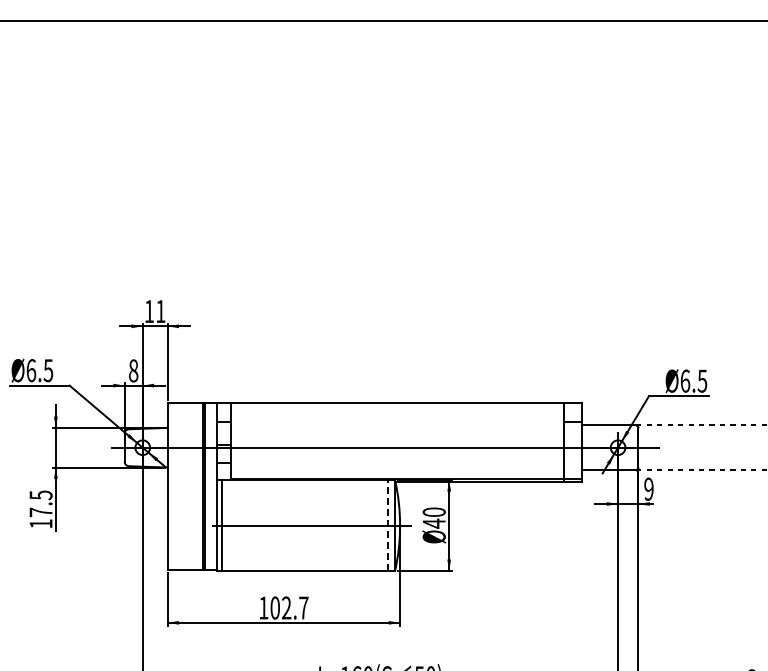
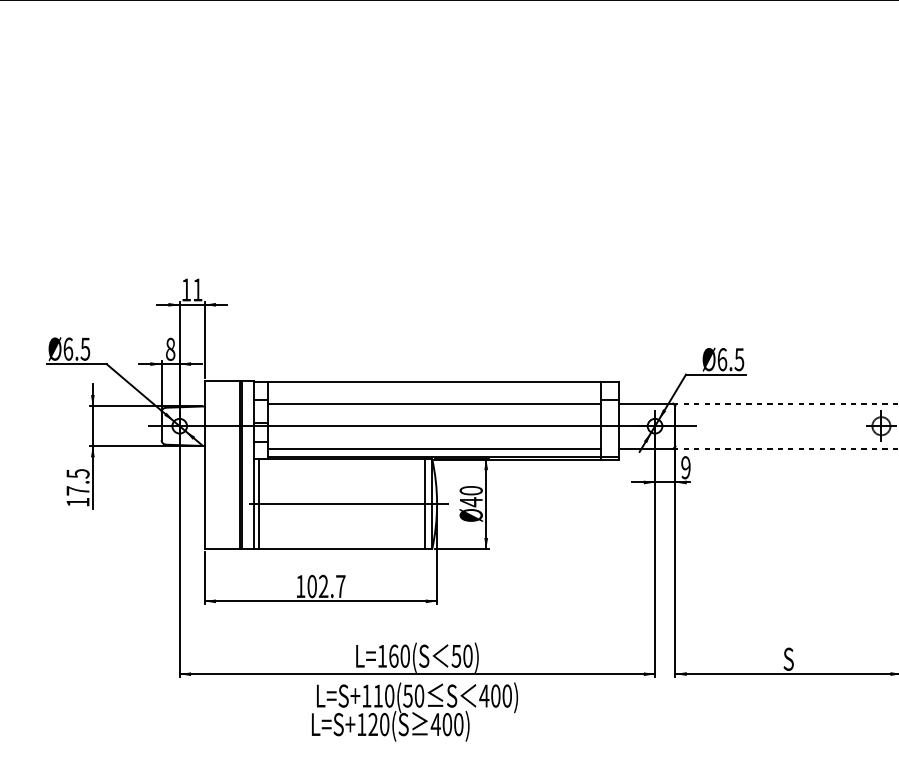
line: (396, 425) -> (433, 403), added
line: (396, 470) -> (433, 448), added
line: (388, 525) -> (425, 503), dashed -> solid

